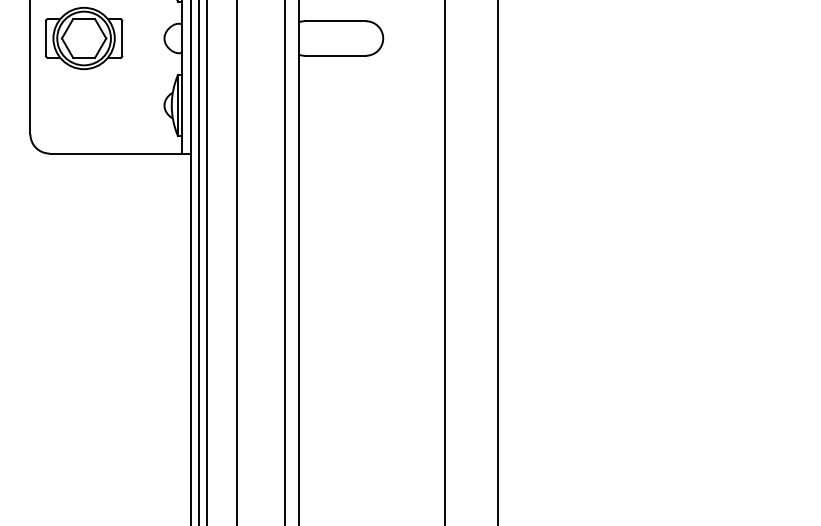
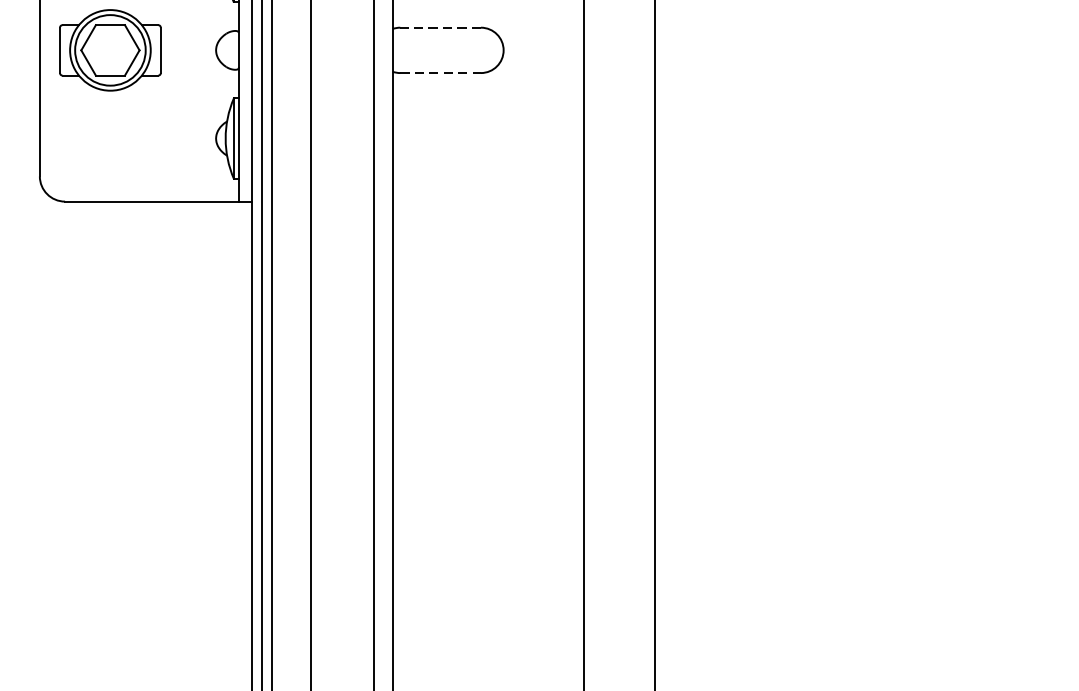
line: (335, 21) -> (440, 28), solid -> dashed
line: (335, 55) -> (440, 72), solid -> dashed

